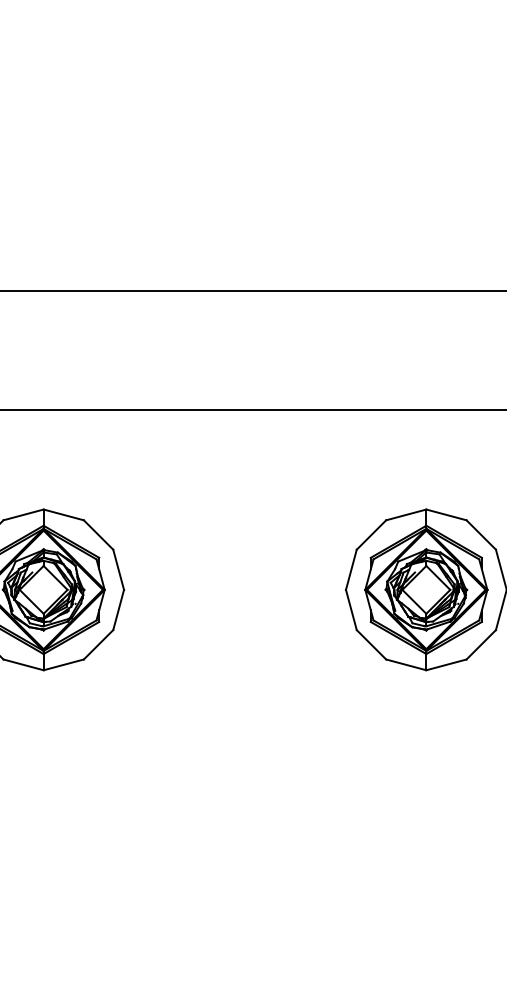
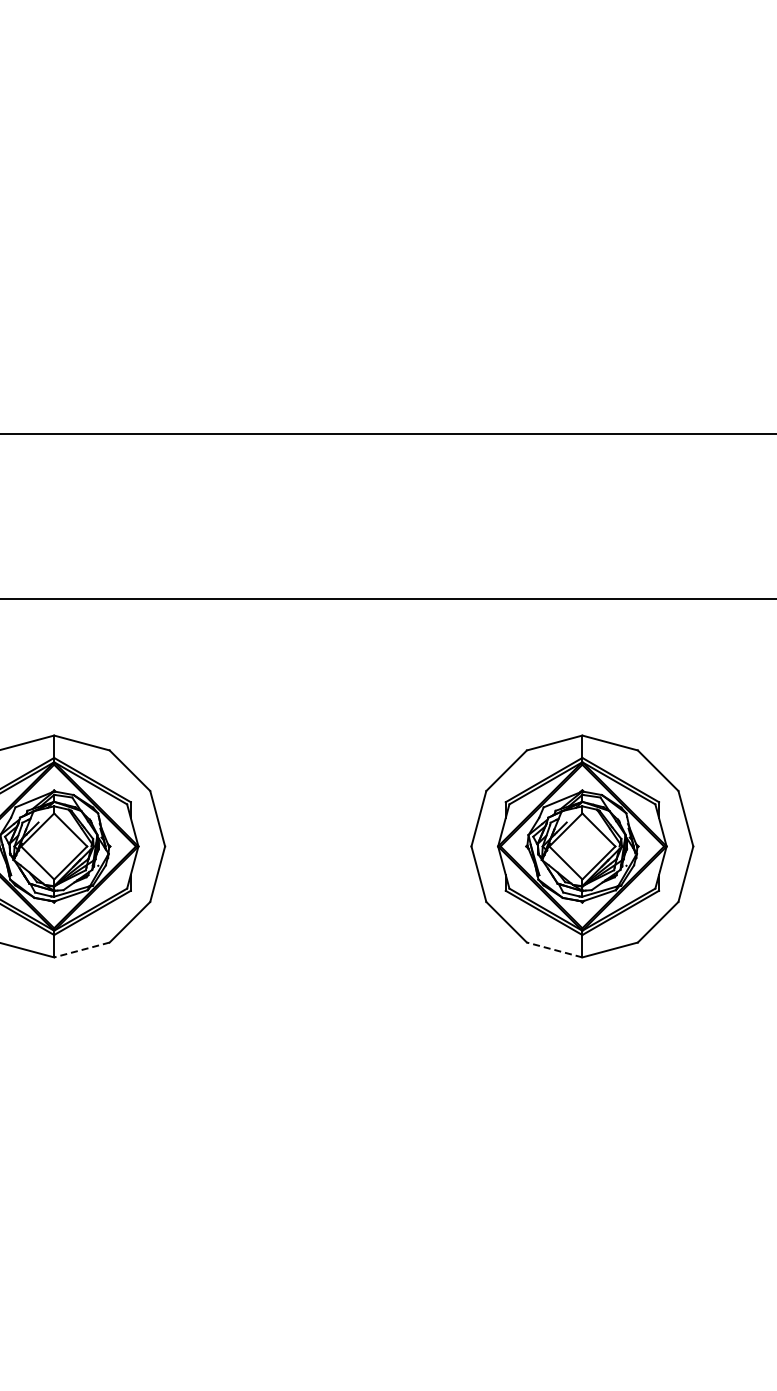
line: (63, 664) -> (81, 949), solid -> dashed
line: (406, 664) -> (554, 949), solid -> dashed

